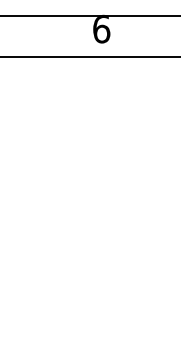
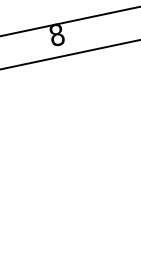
text: (101, 28) -> (56, 34), 6 -> 8

